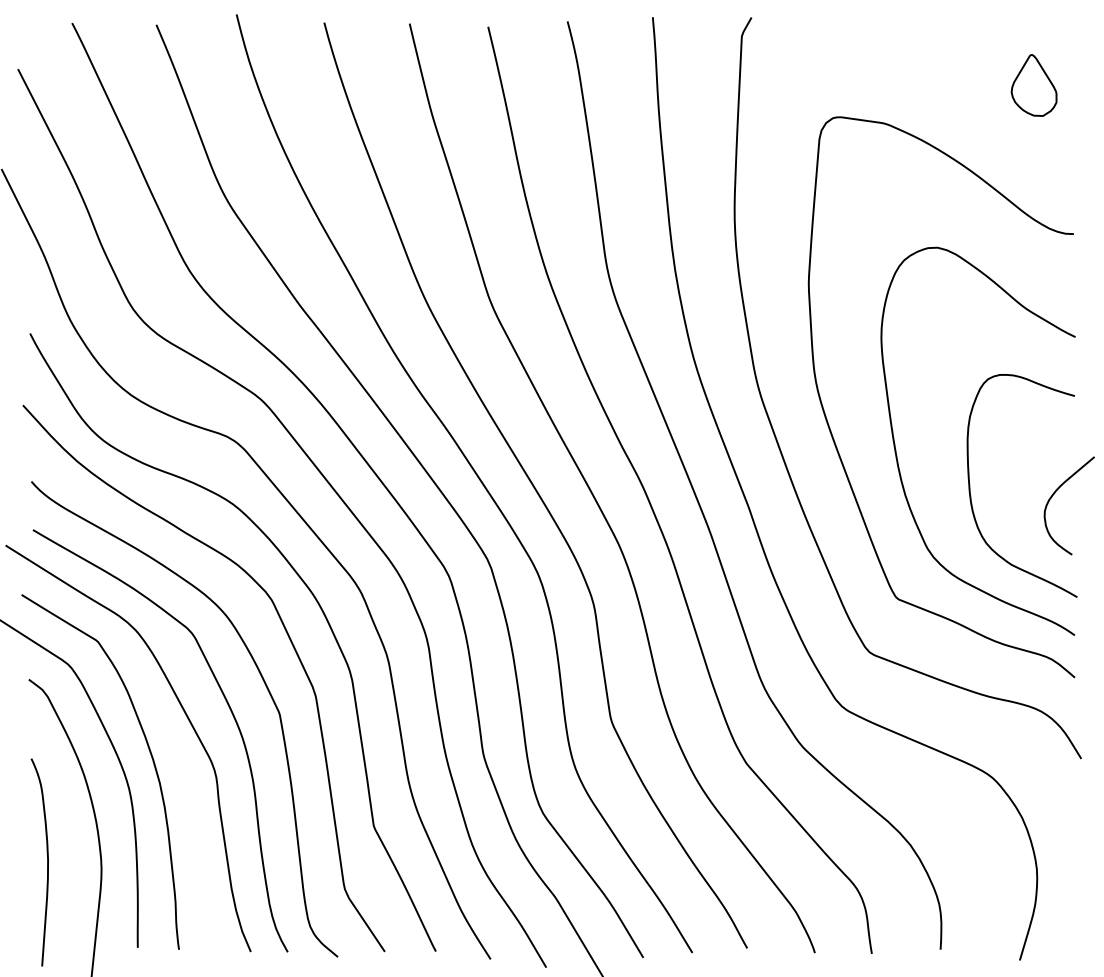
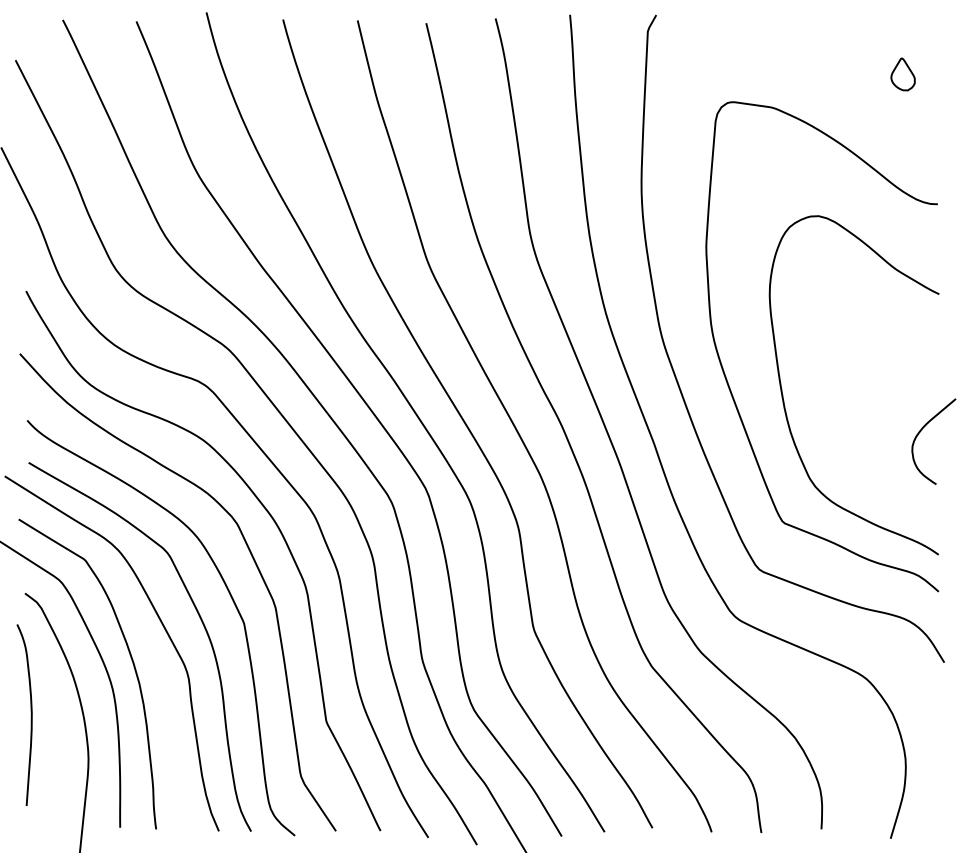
part: (1033, 85) -> (902, 74), size x0.6
curve: (971, 495) -> (848, 432), removed
curve: (46, 861) -> (30, 714), moved

